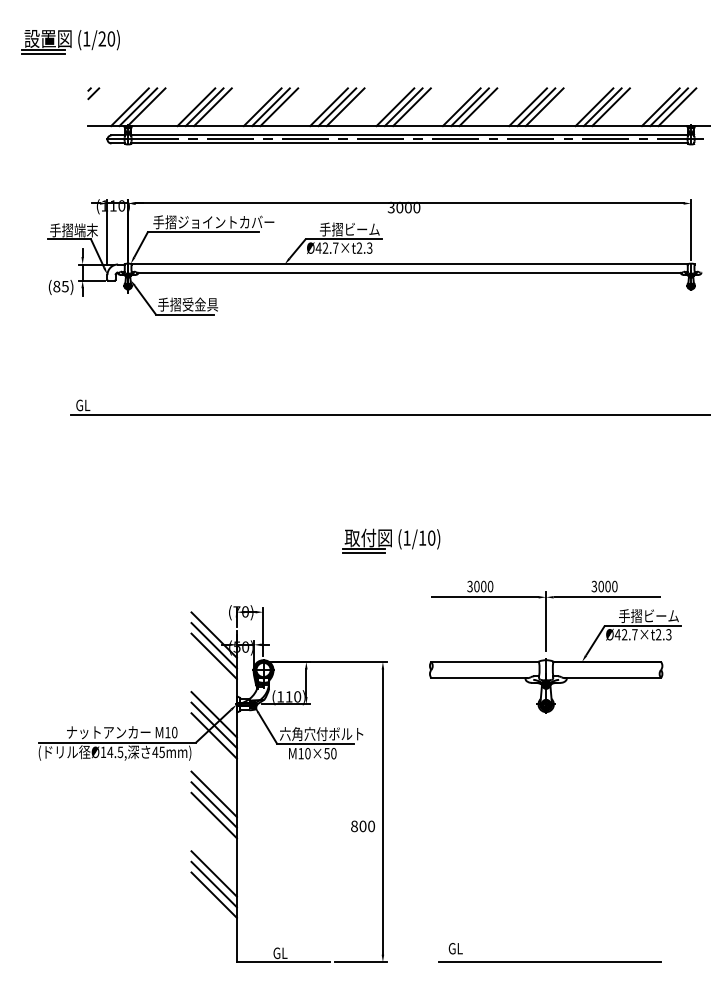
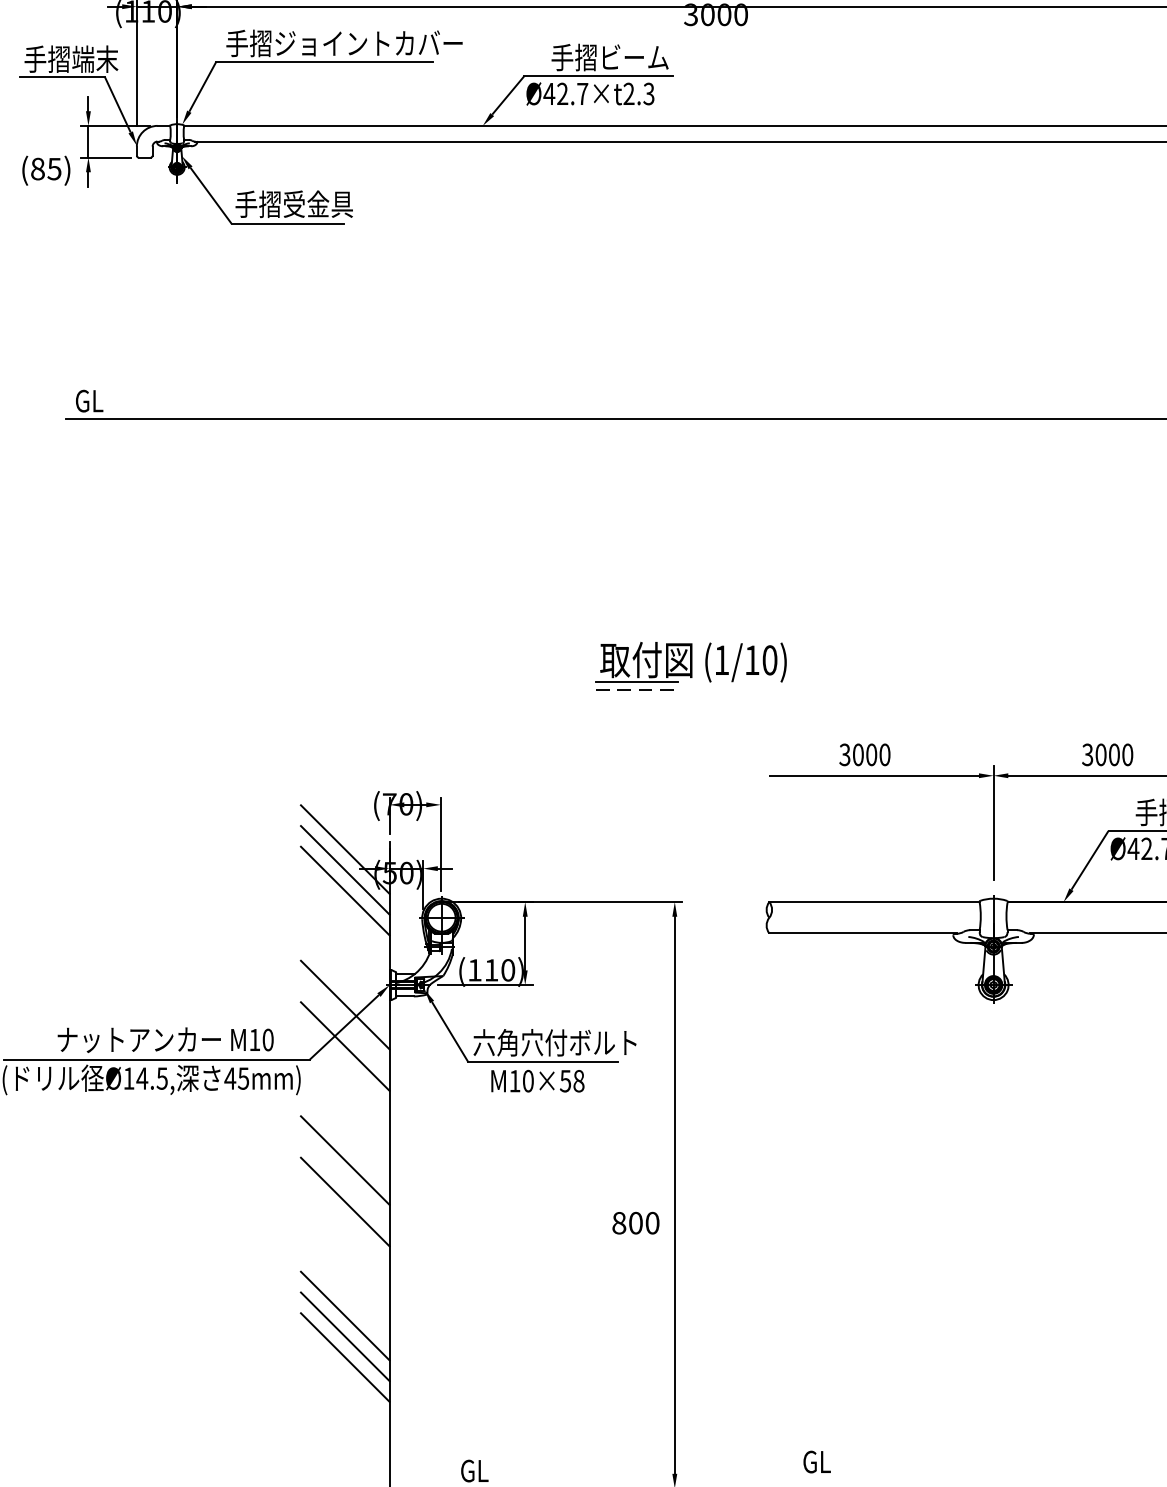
line: (364, 553) -> (638, 690), solid -> dashed
line: (213, 725) -> (343, 1026), removed
text: (333, 753) -> (578, 1080), M10×50 -> M10×58
line: (213, 804) -> (343, 1180), removed

